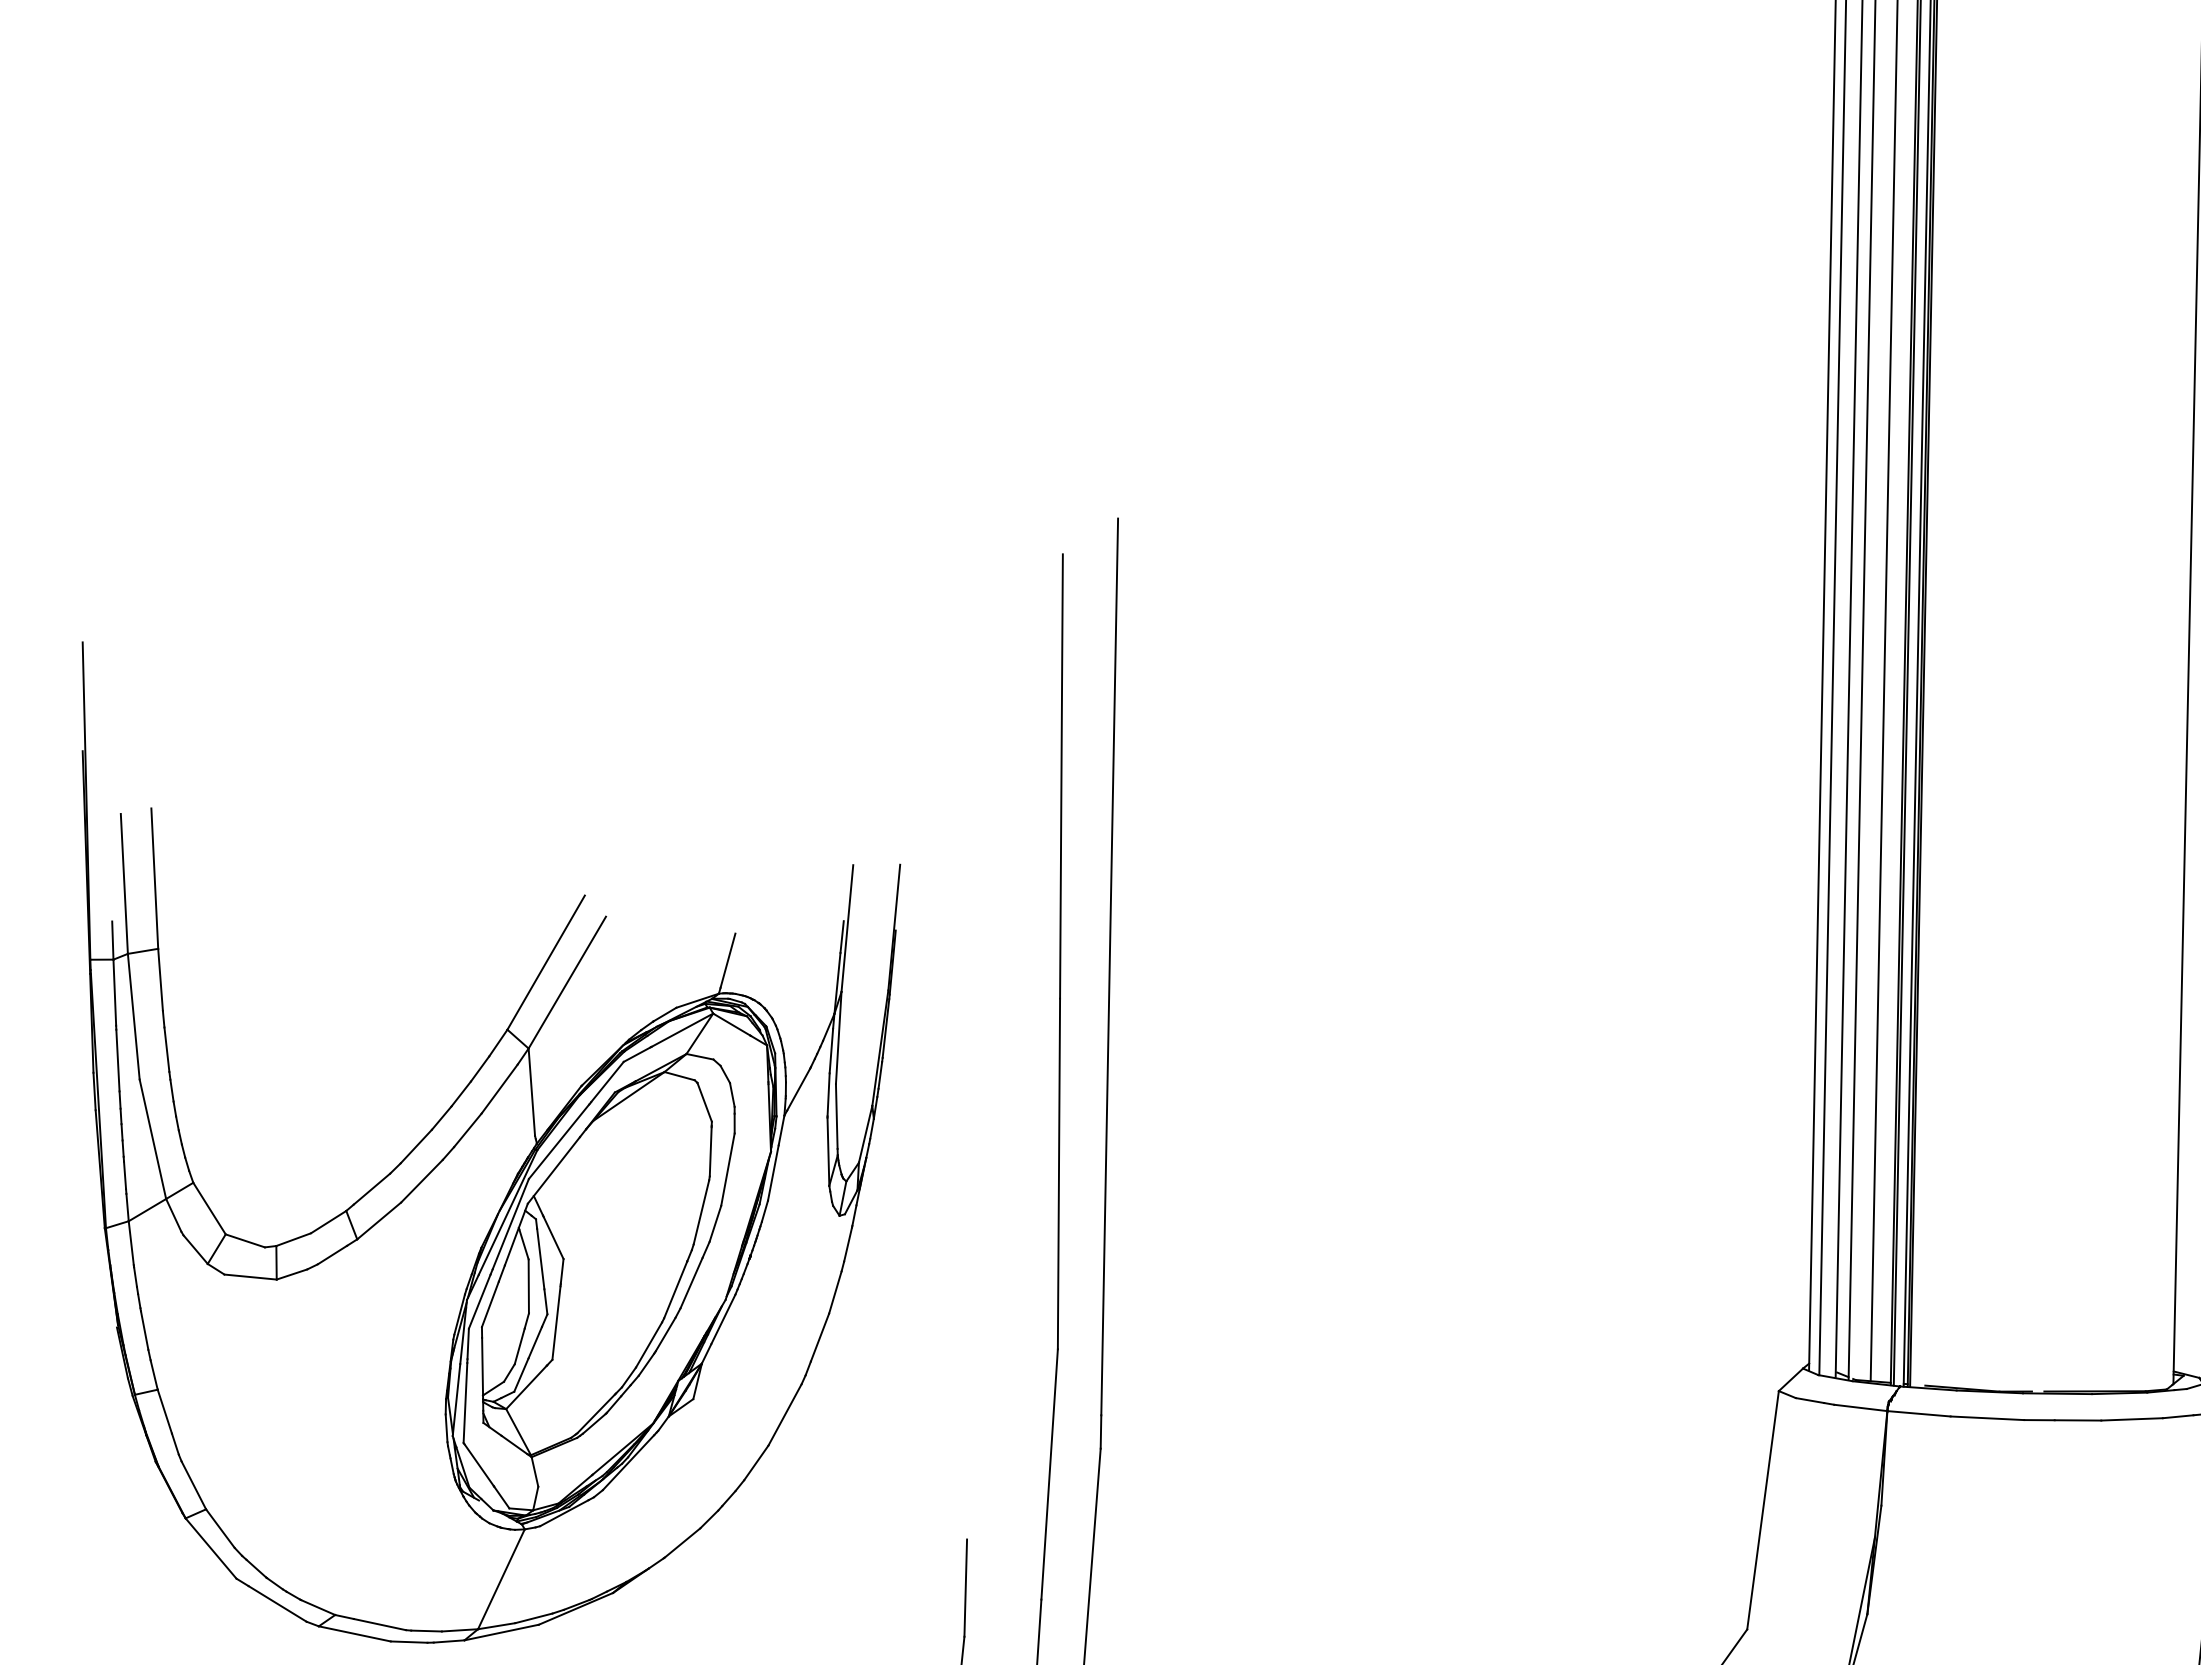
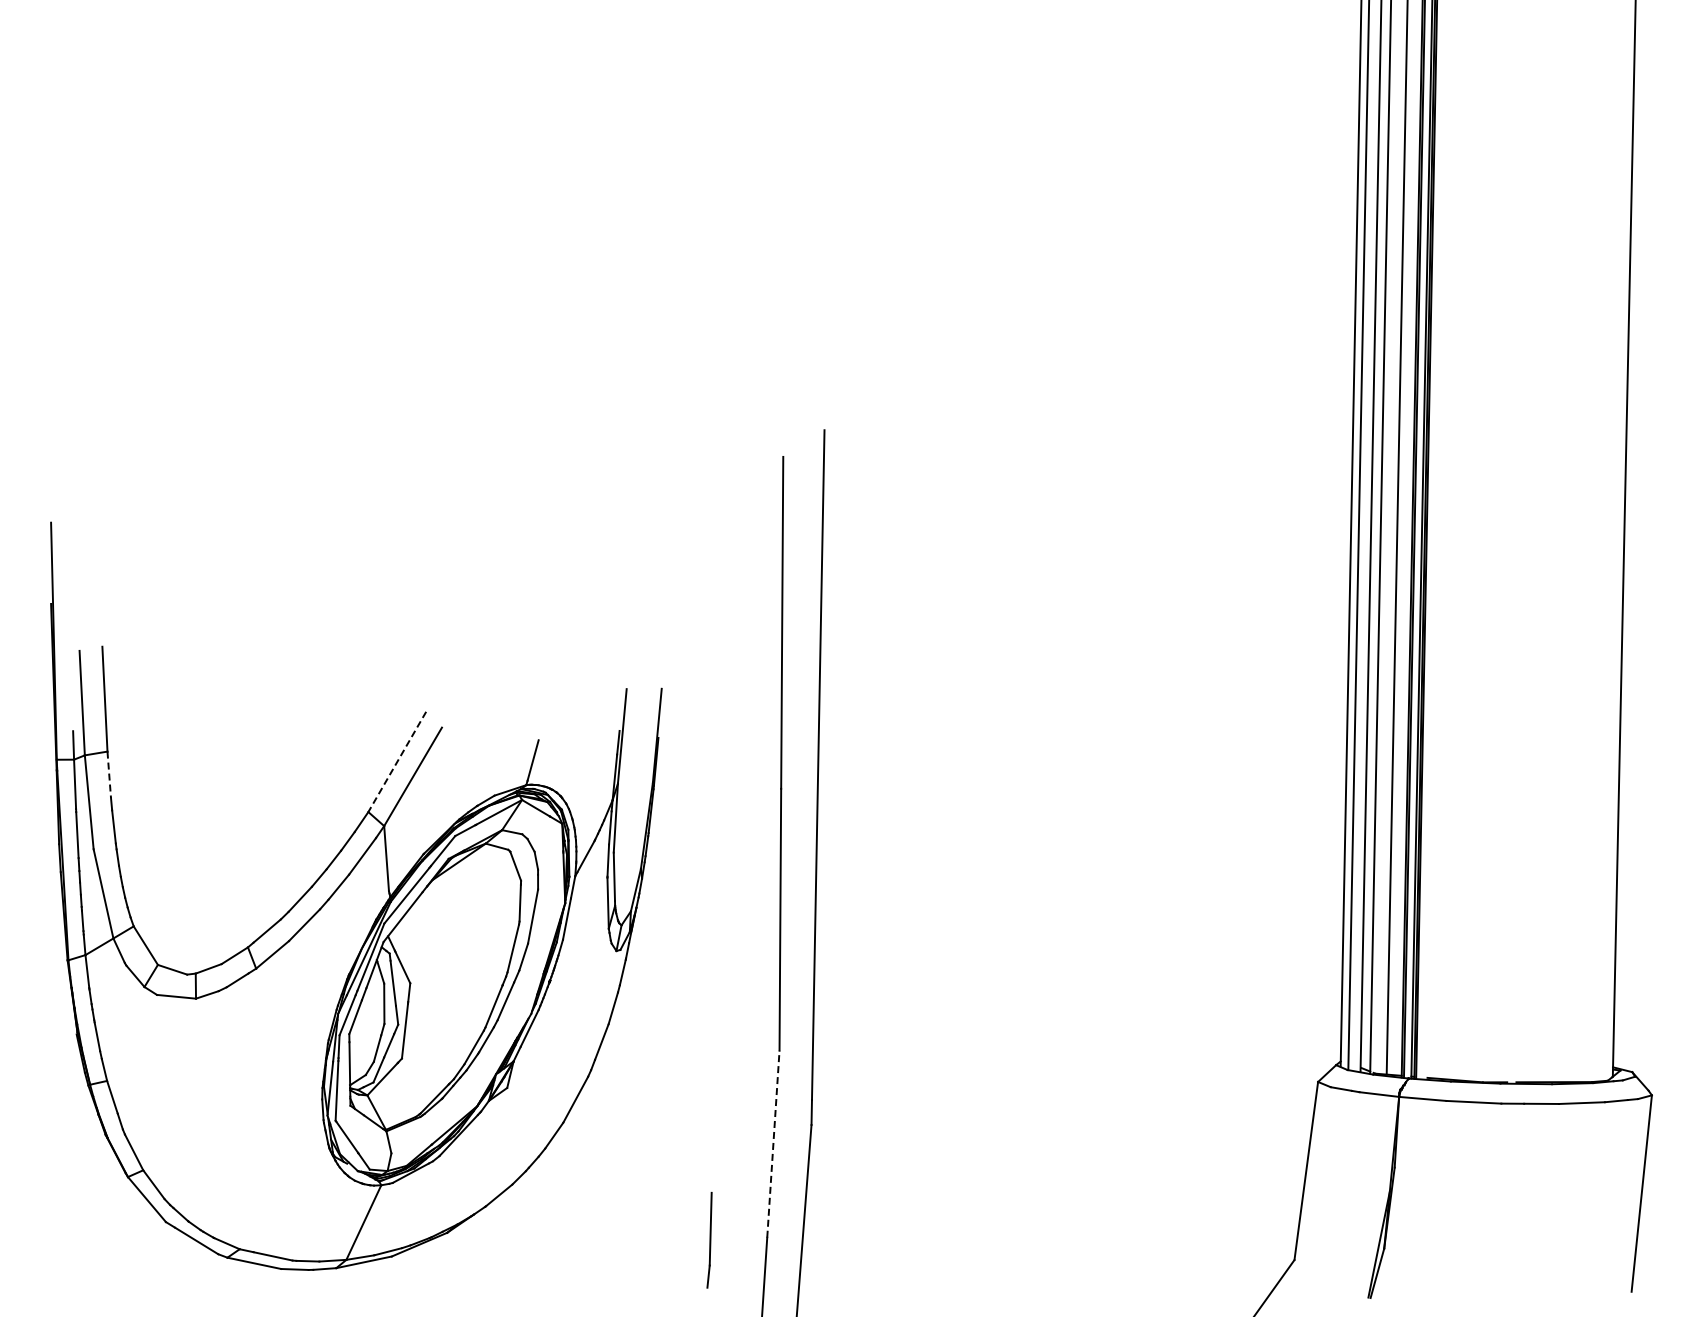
line: (546, 962) -> (397, 761), solid -> dashed
line: (160, 980) -> (109, 775), solid -> dashed
line: (1049, 1474) -> (773, 1144), solid -> dashed

